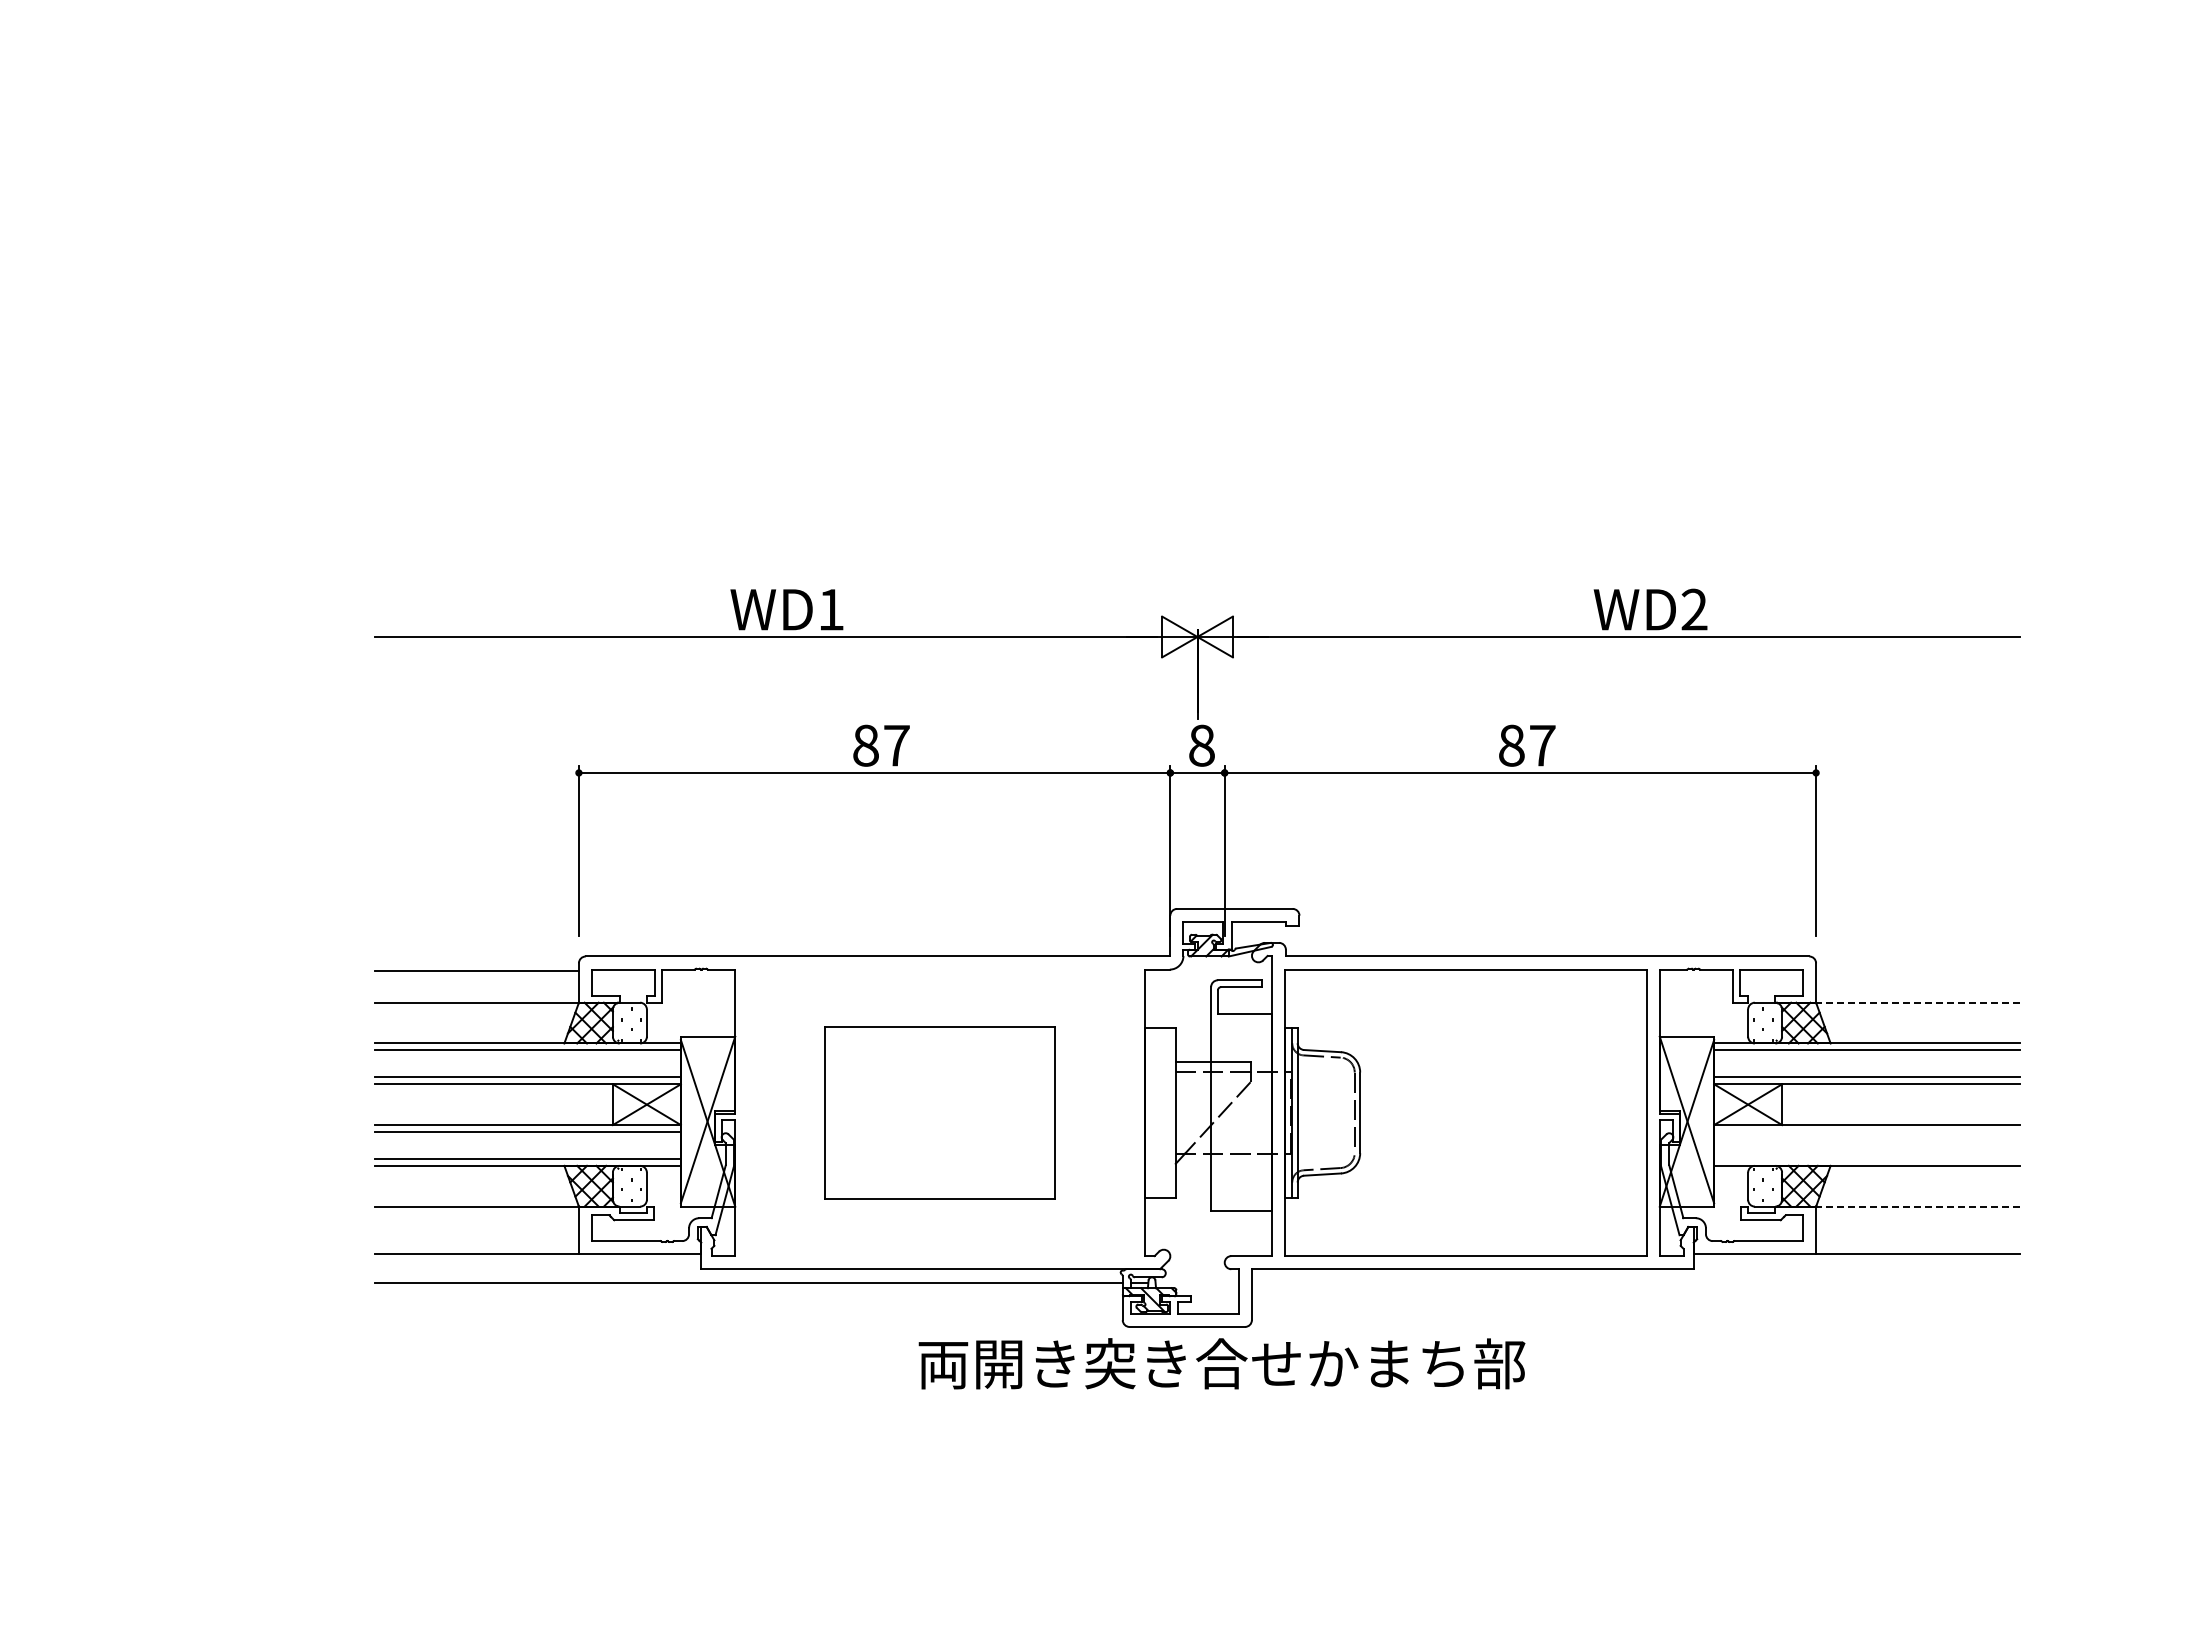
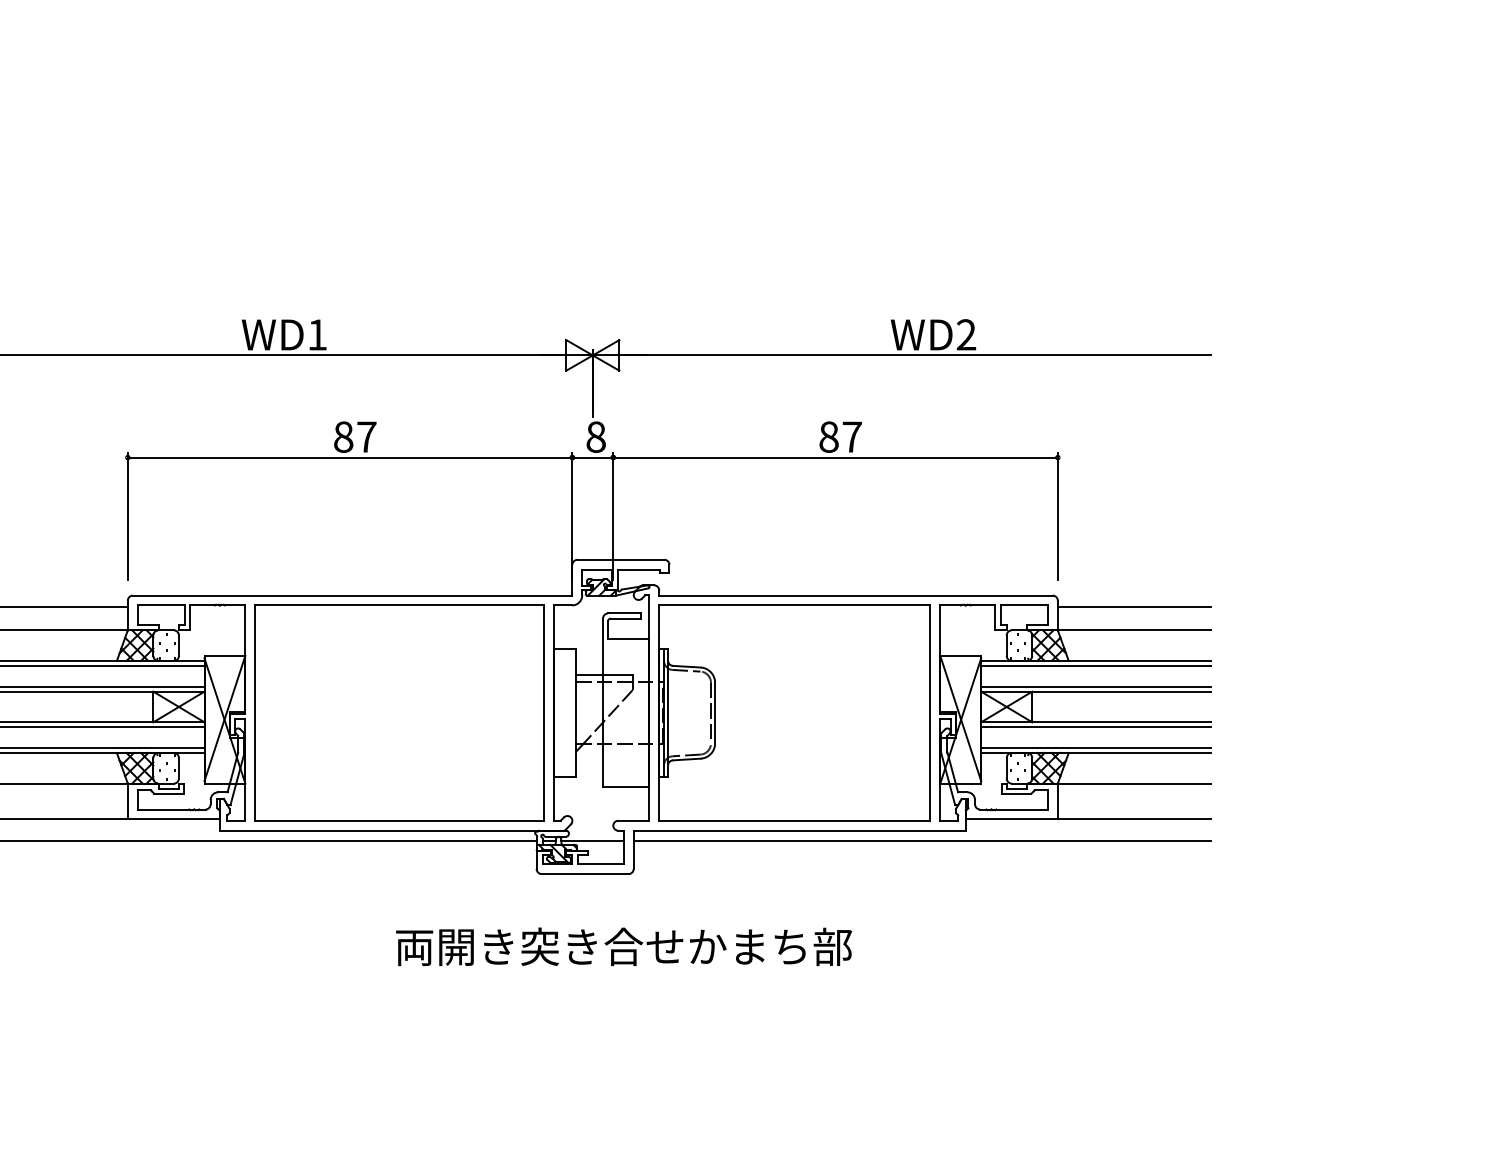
line: (1918, 971) -> (1134, 606), added
line: (1918, 1002) -> (1134, 630), dashed -> solid
part: (939, 1112) -> (398, 712), size x1.67
line: (1867, 1131) -> (1096, 727), added
line: (1867, 1159) -> (1096, 748), added
line: (1918, 1206) -> (1134, 783), dashed -> solid
line: (1196, 1282) -> (592, 840), added
line: (1635, 1282) -> (922, 840), added
text: (1221, 1363) -> (623, 946), moved

